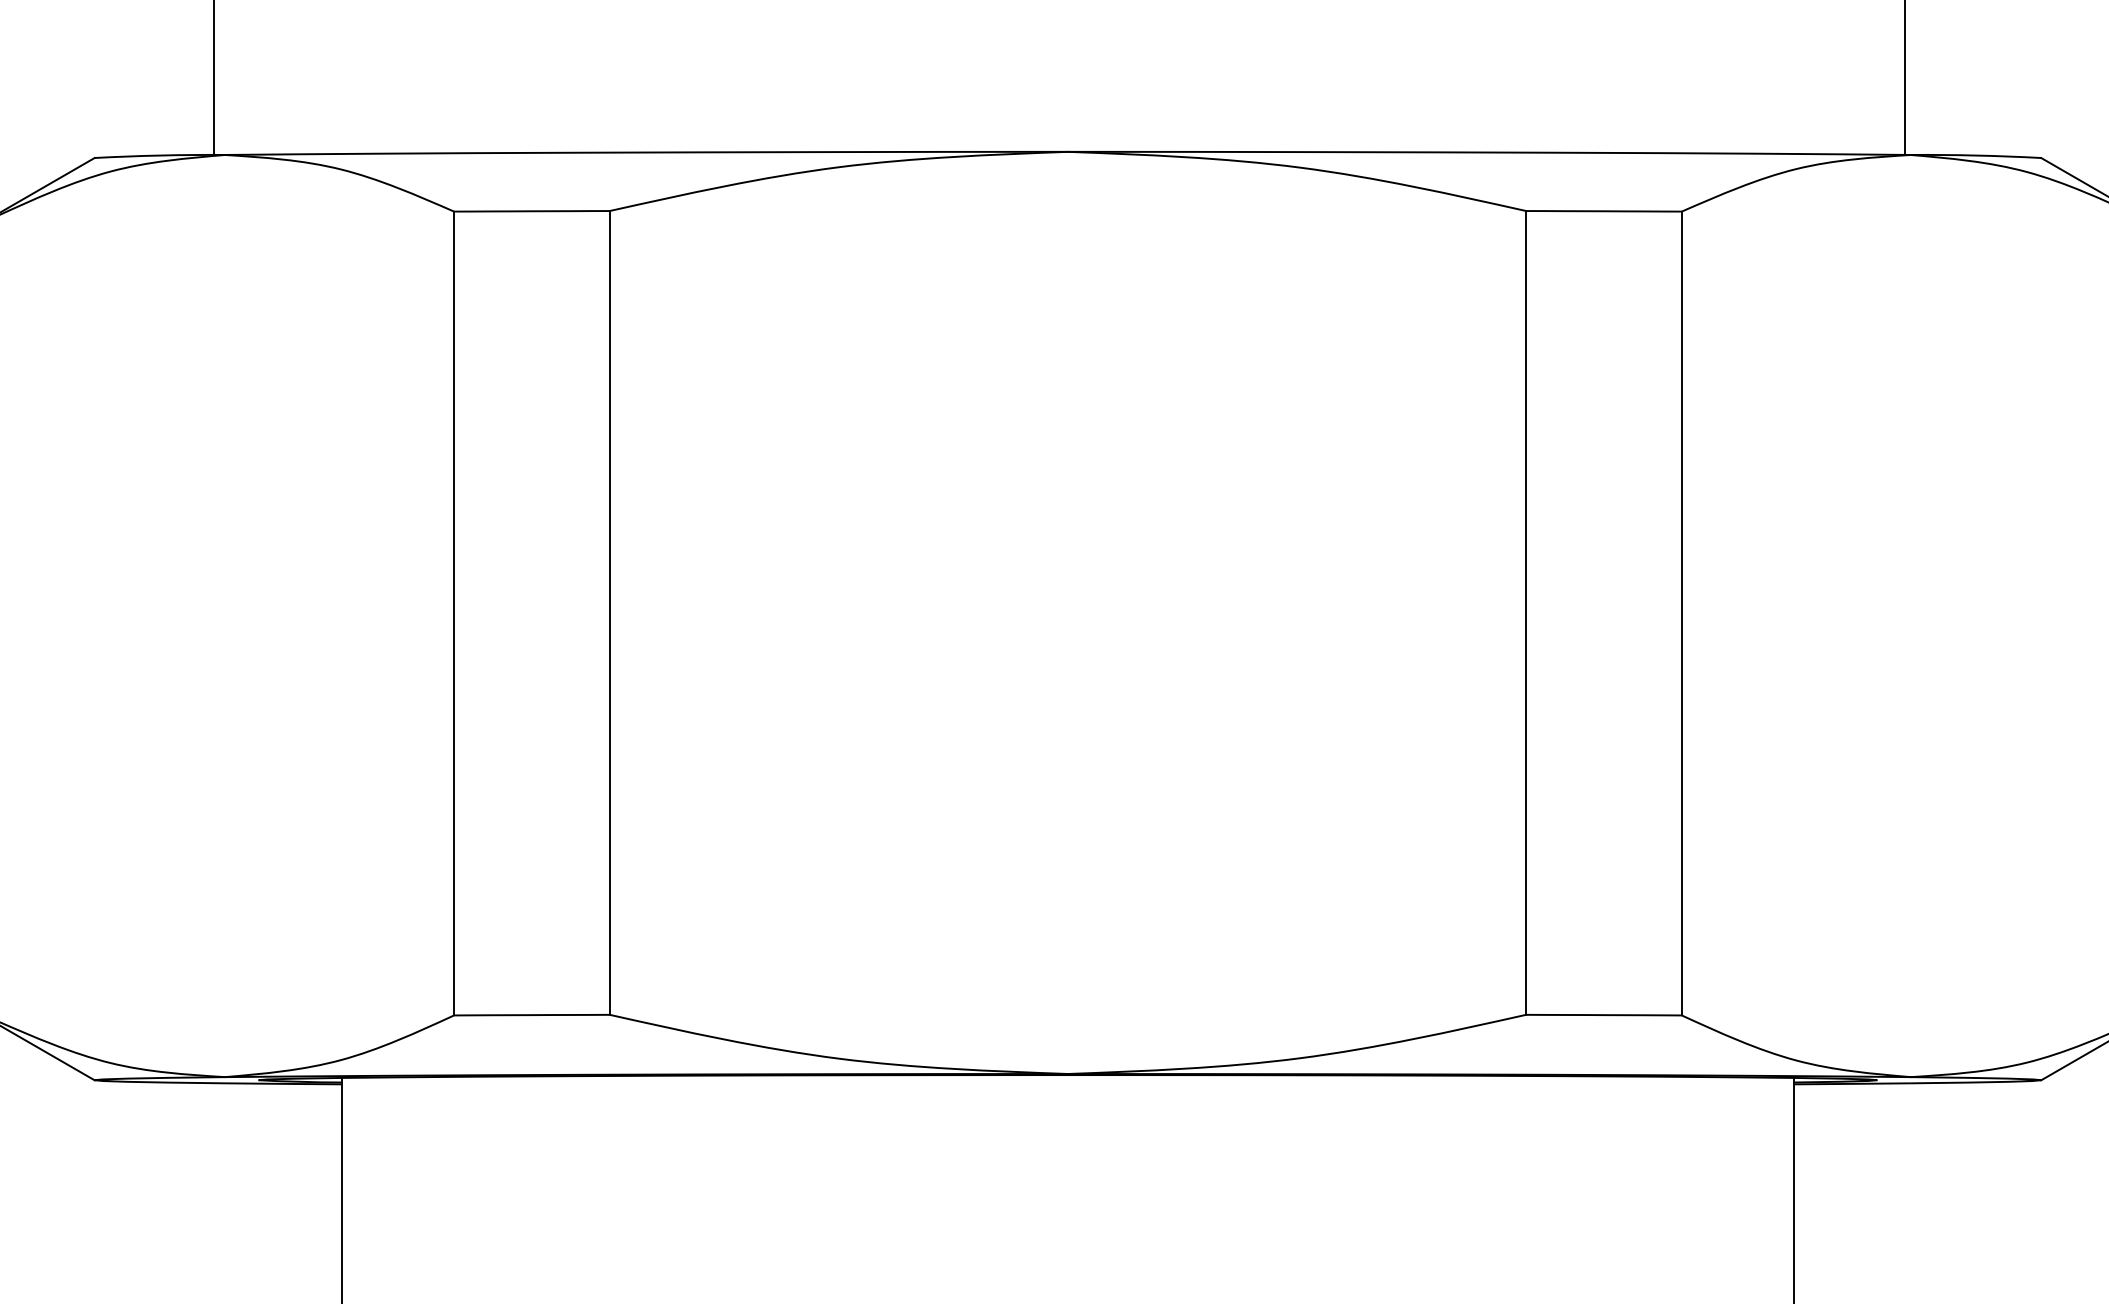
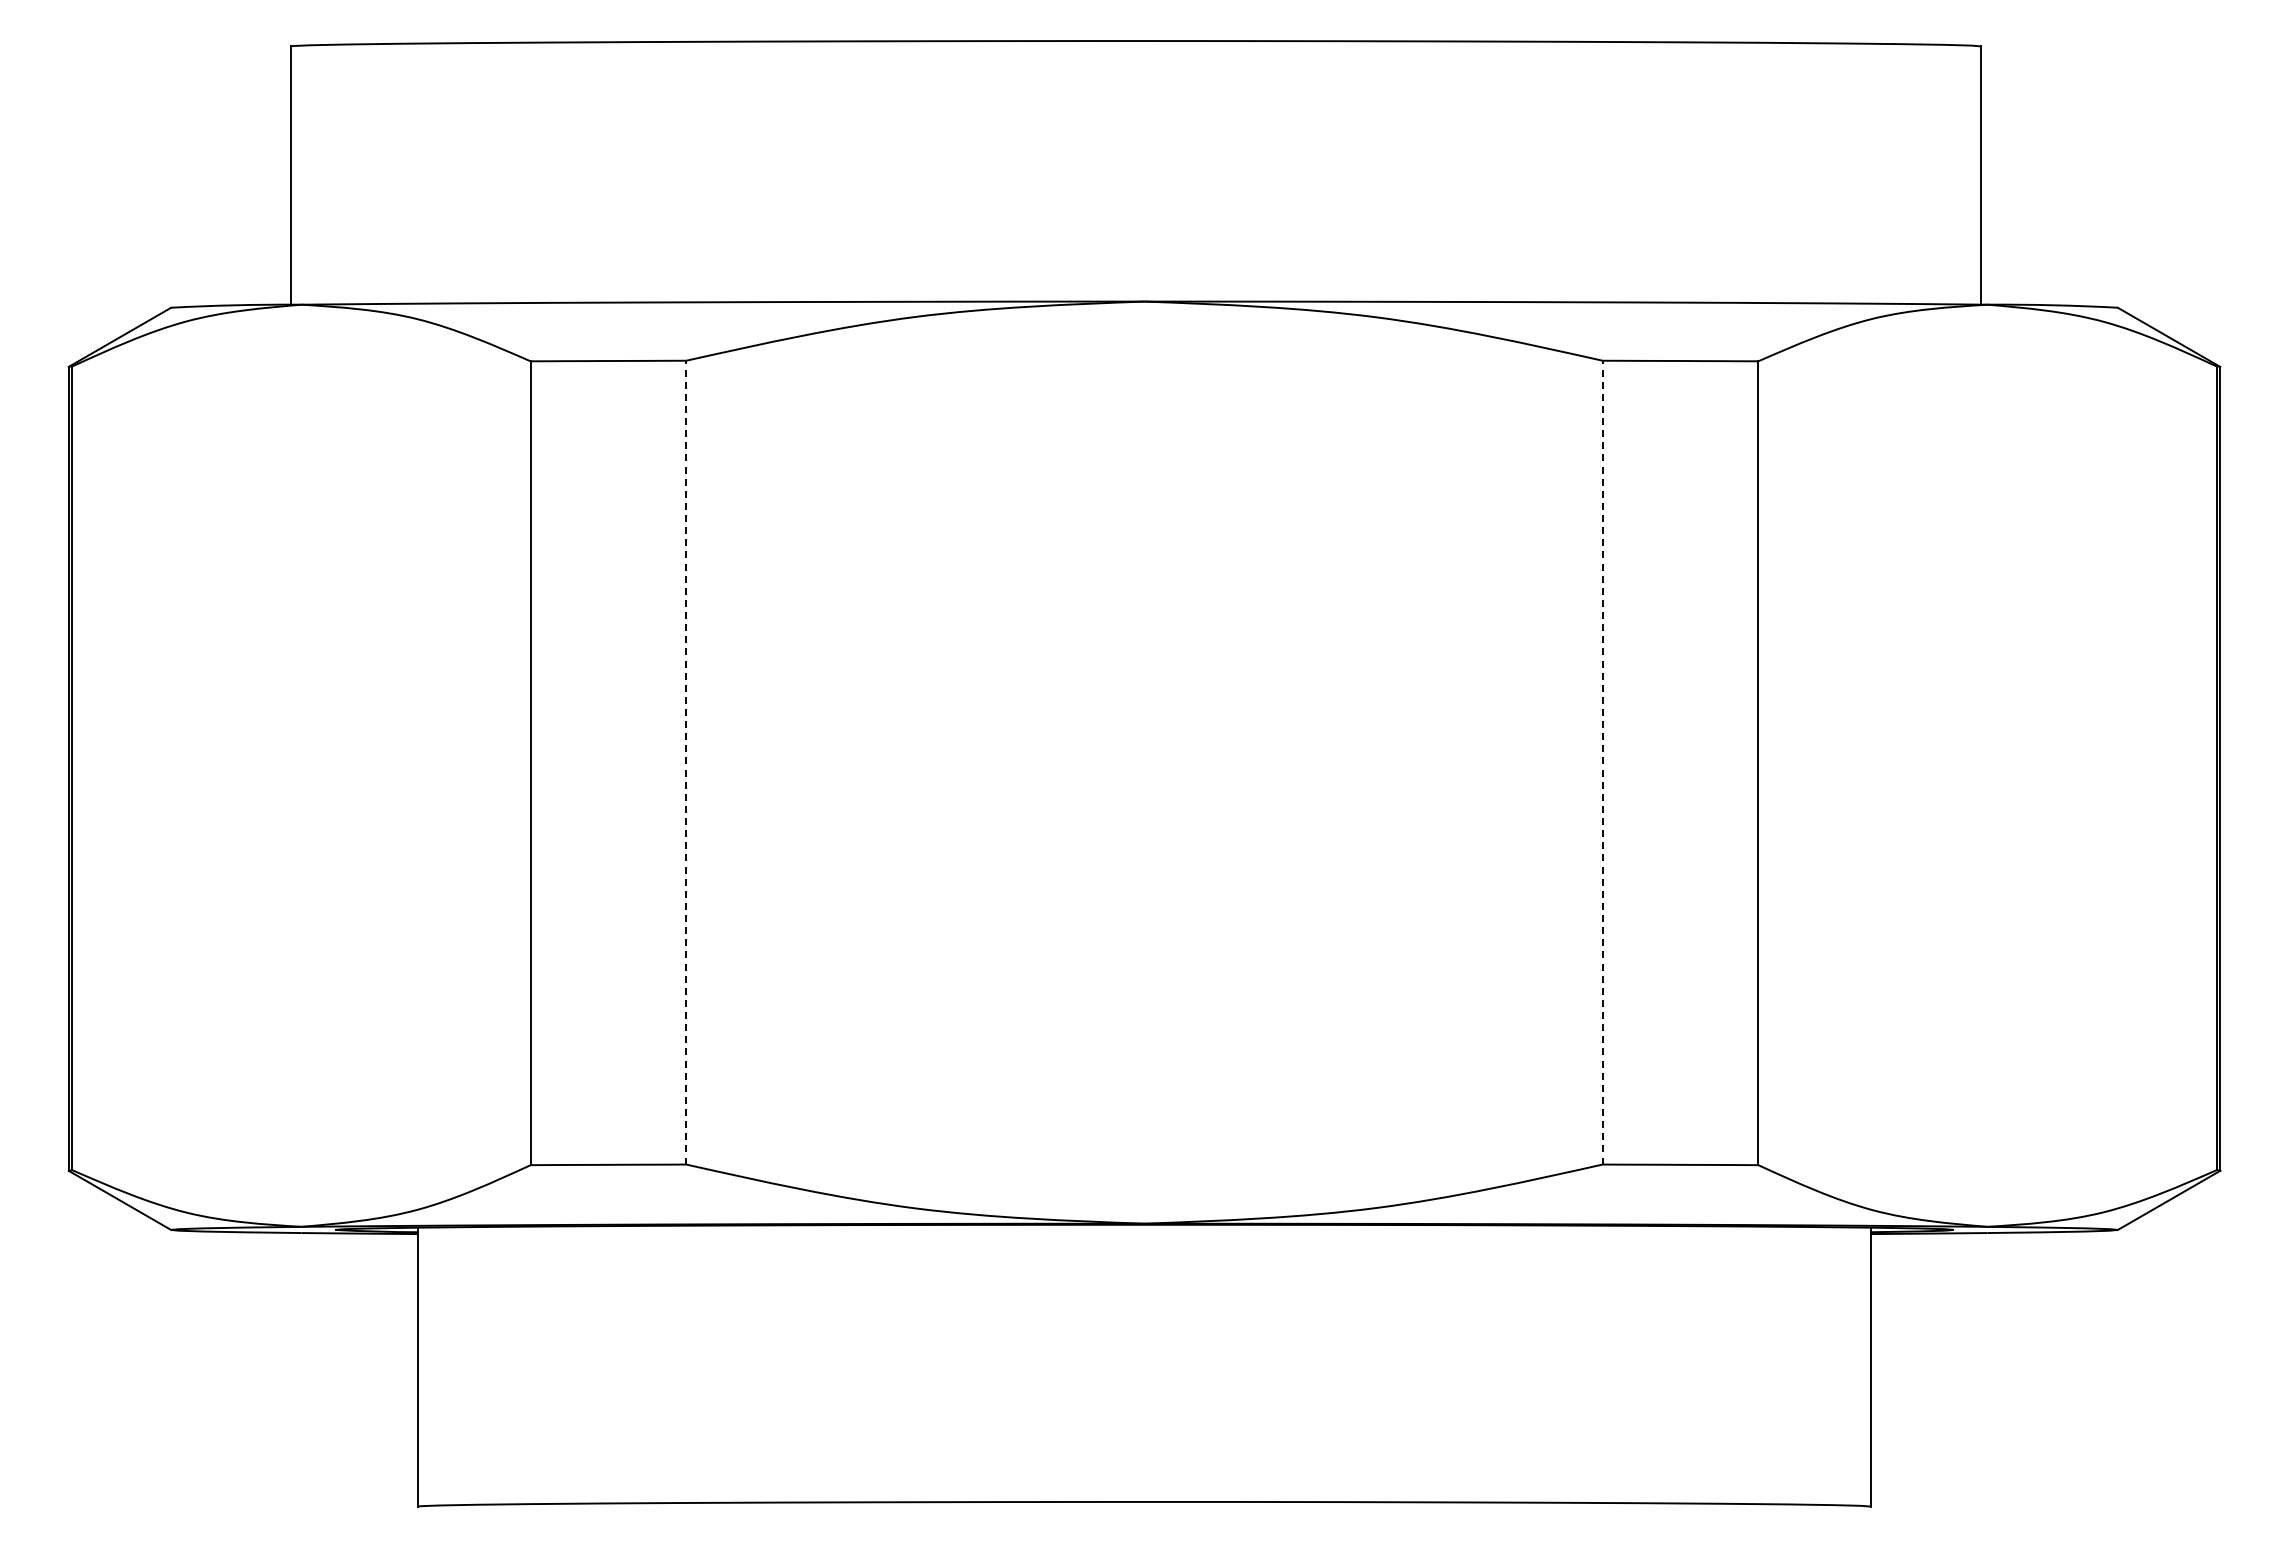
line: (609, 612) -> (686, 762), solid -> dashed
line: (1525, 612) -> (1602, 762), solid -> dashed

